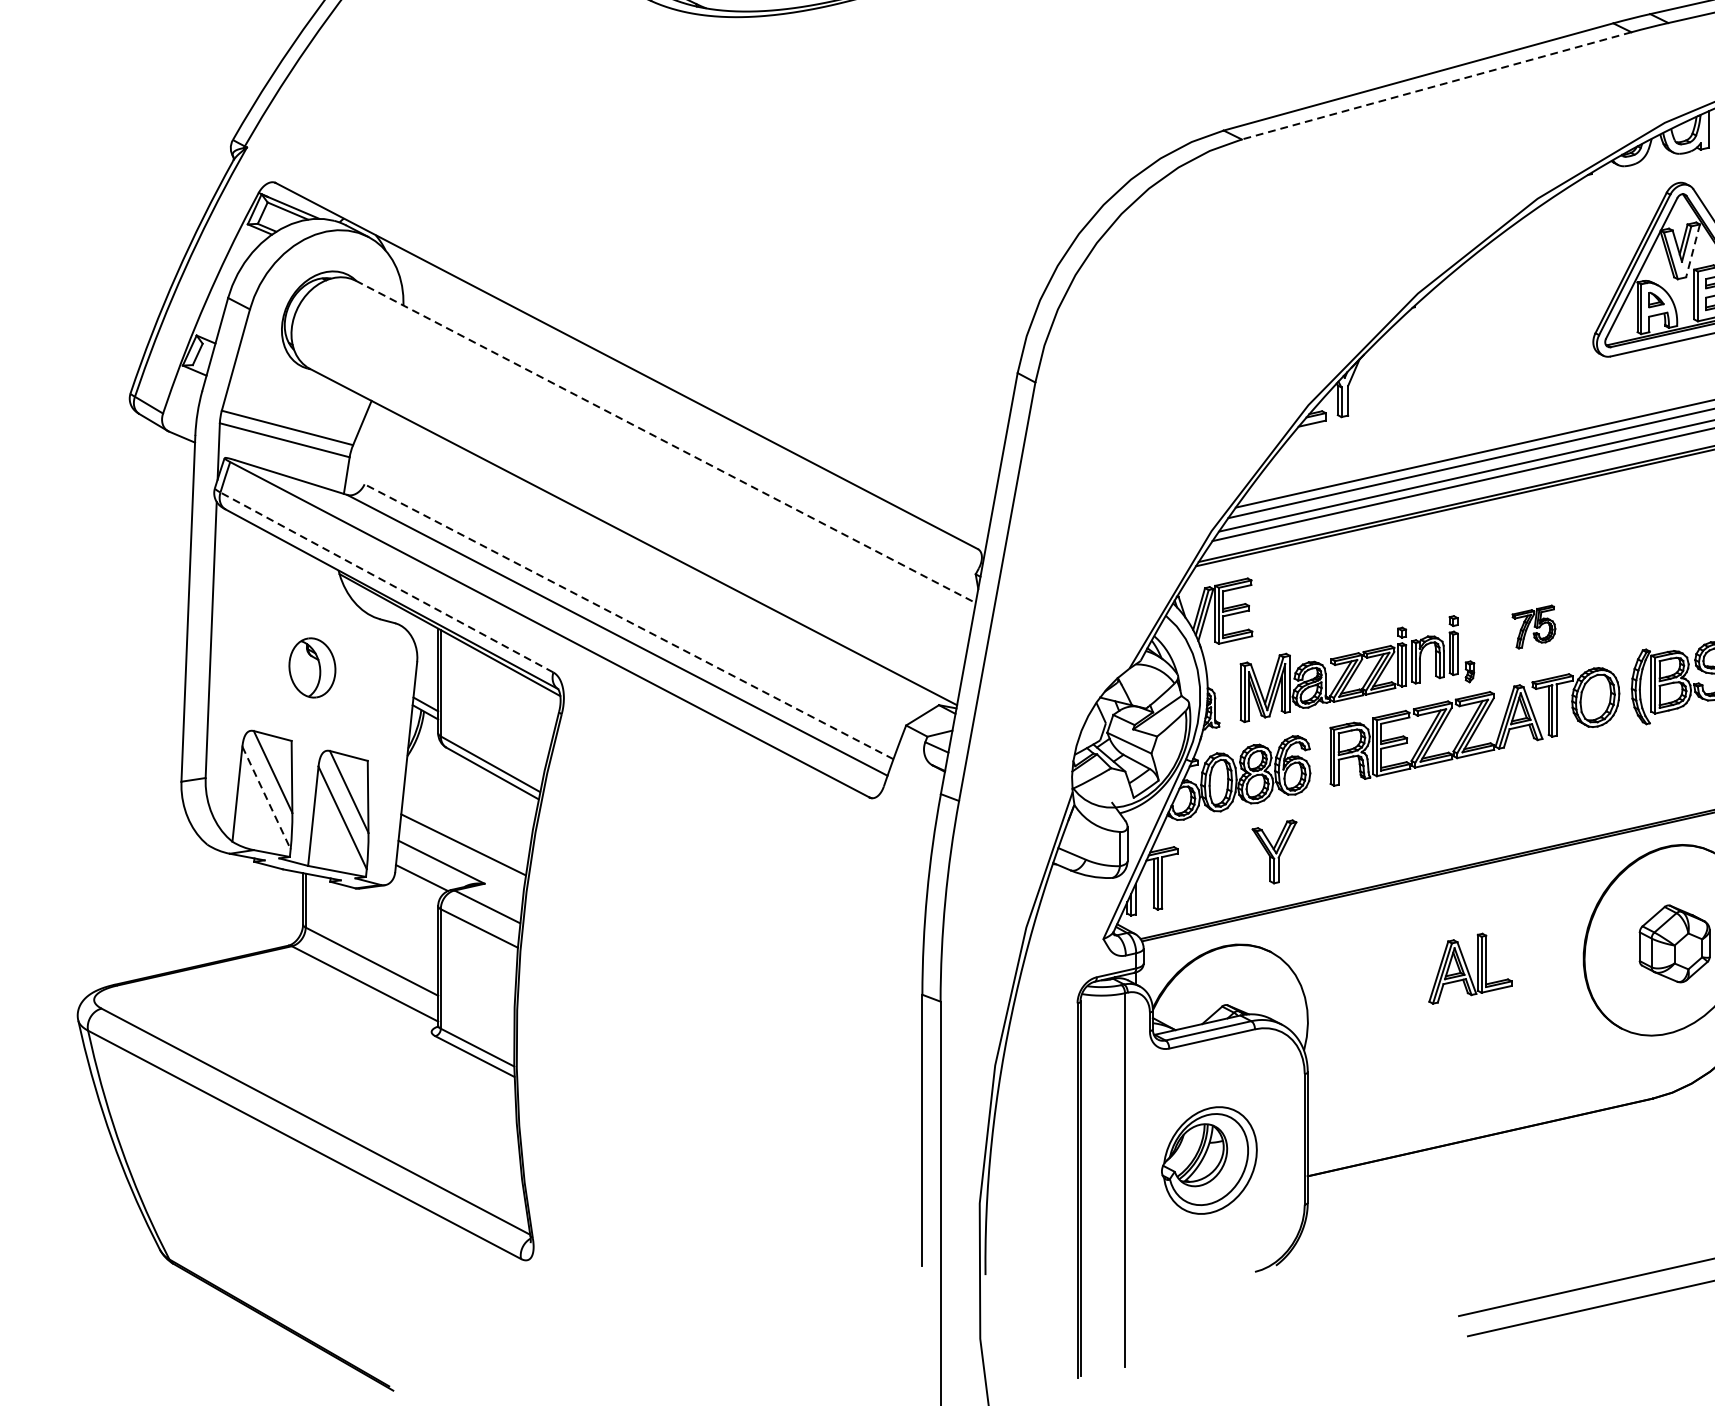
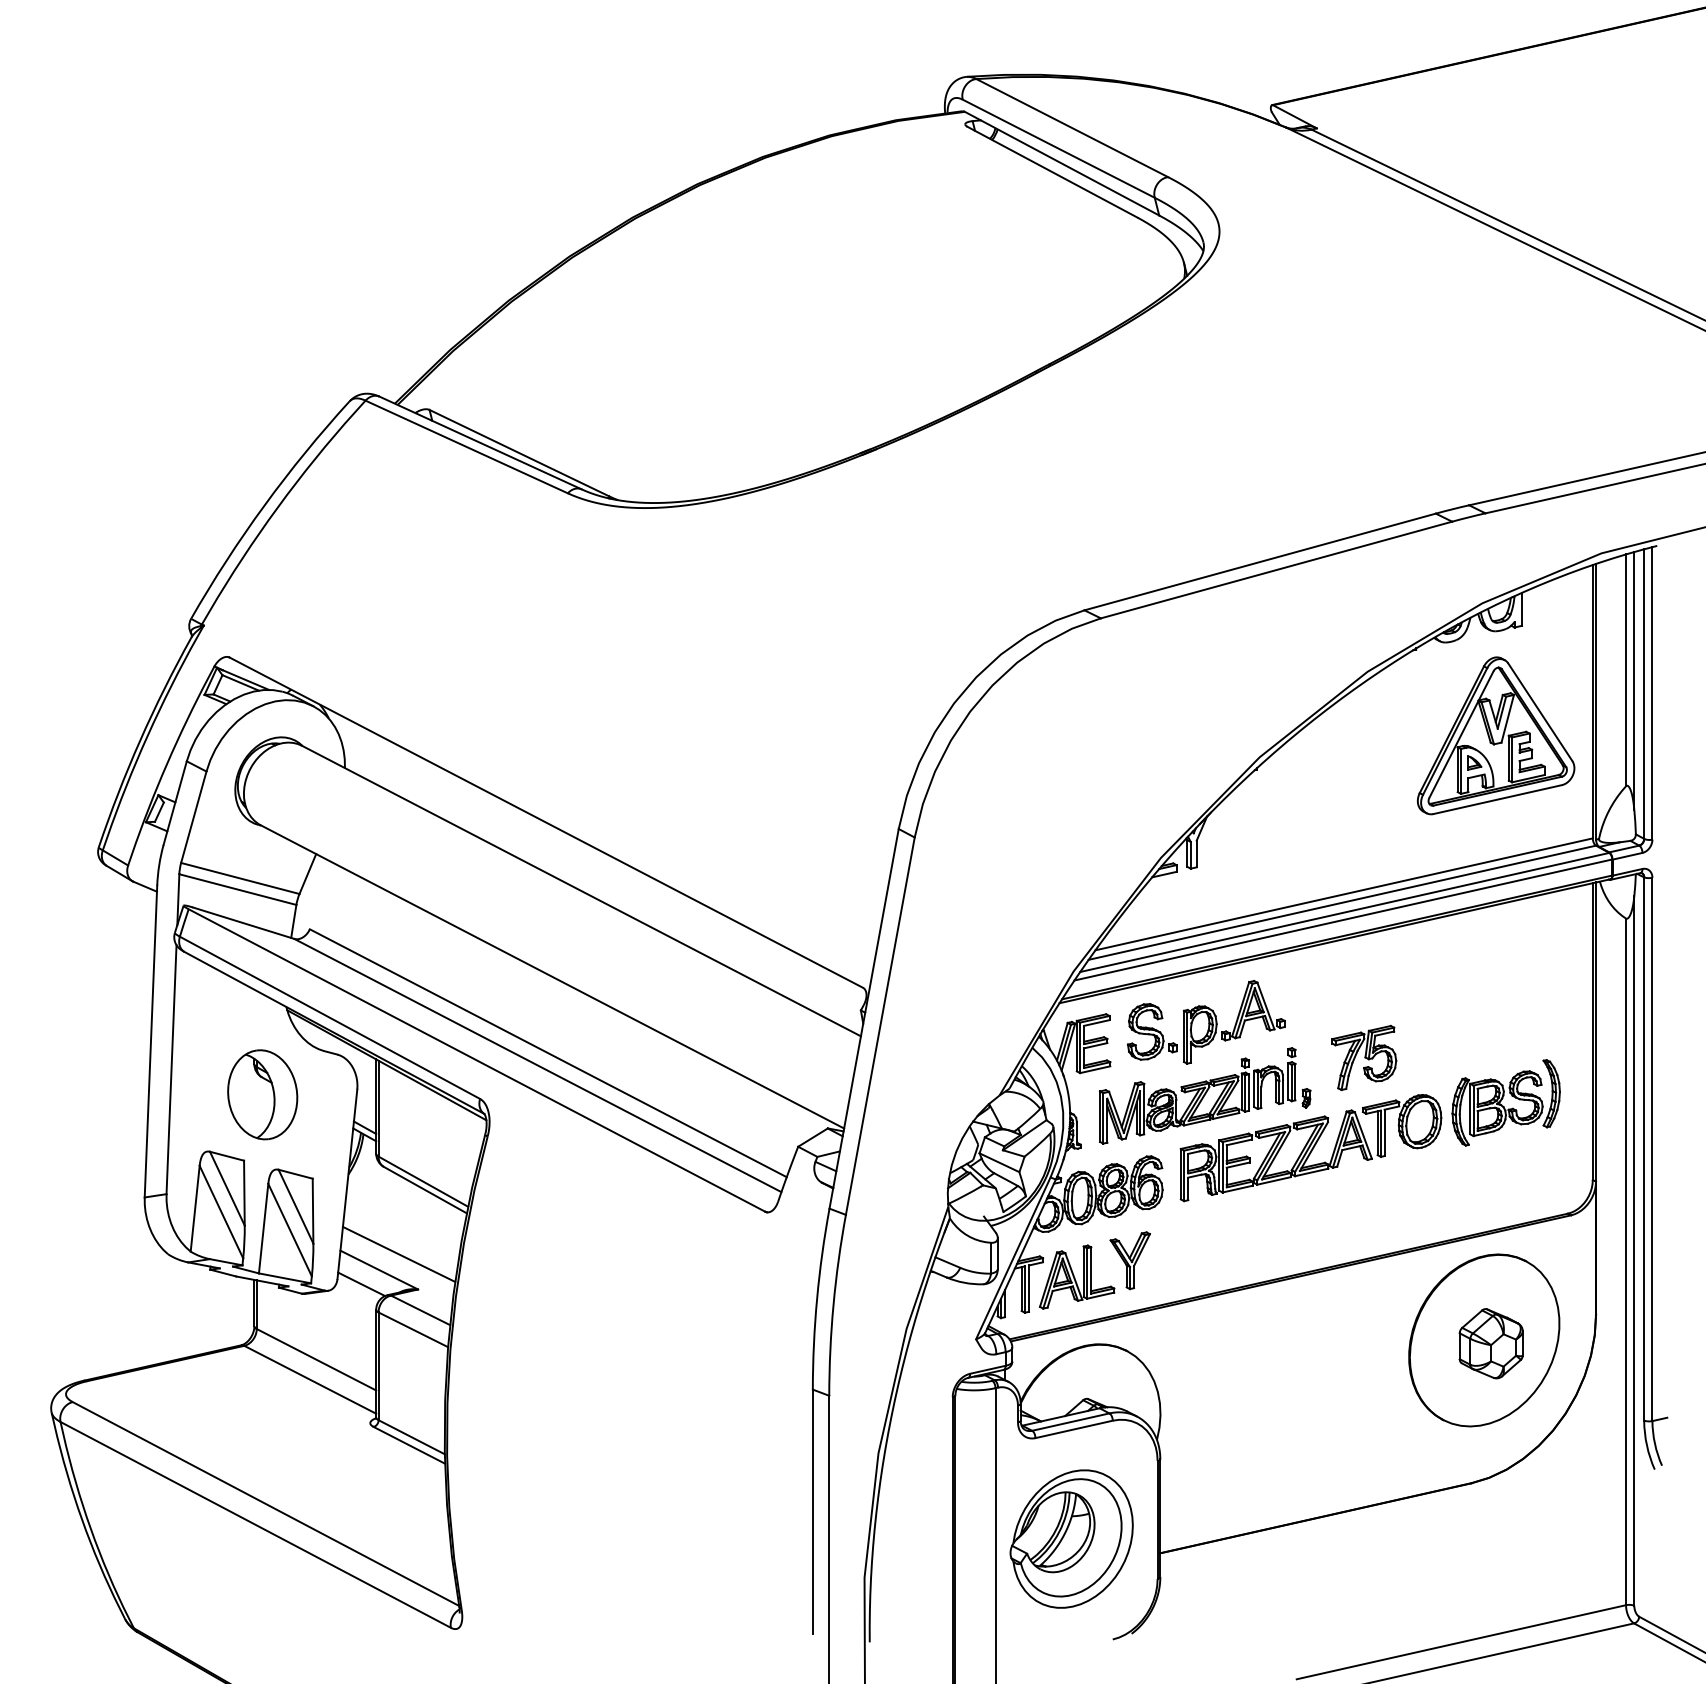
line: (1436, 86) -> (1276, 570), dashed -> solid
line: (1692, 250) -> (1507, 718), dashed -> solid
line: (665, 442) -> (581, 891), dashed -> solid
line: (386, 582) -> (329, 1017), dashed -> solid
part: (1358, 587) -> (1206, 1022), added
line: (629, 622) -> (548, 1053), dashed -> solid
part: (1534, 626) -> (1364, 1057), size x1.67
part: (312, 667) -> (262, 1094), size x1.67
line: (266, 798) -> (221, 1212), dashed -> solid
part: (1469, 968) -> (1076, 1276), moved
part: (1209, 1159) -> (1071, 1538), size x1.43

